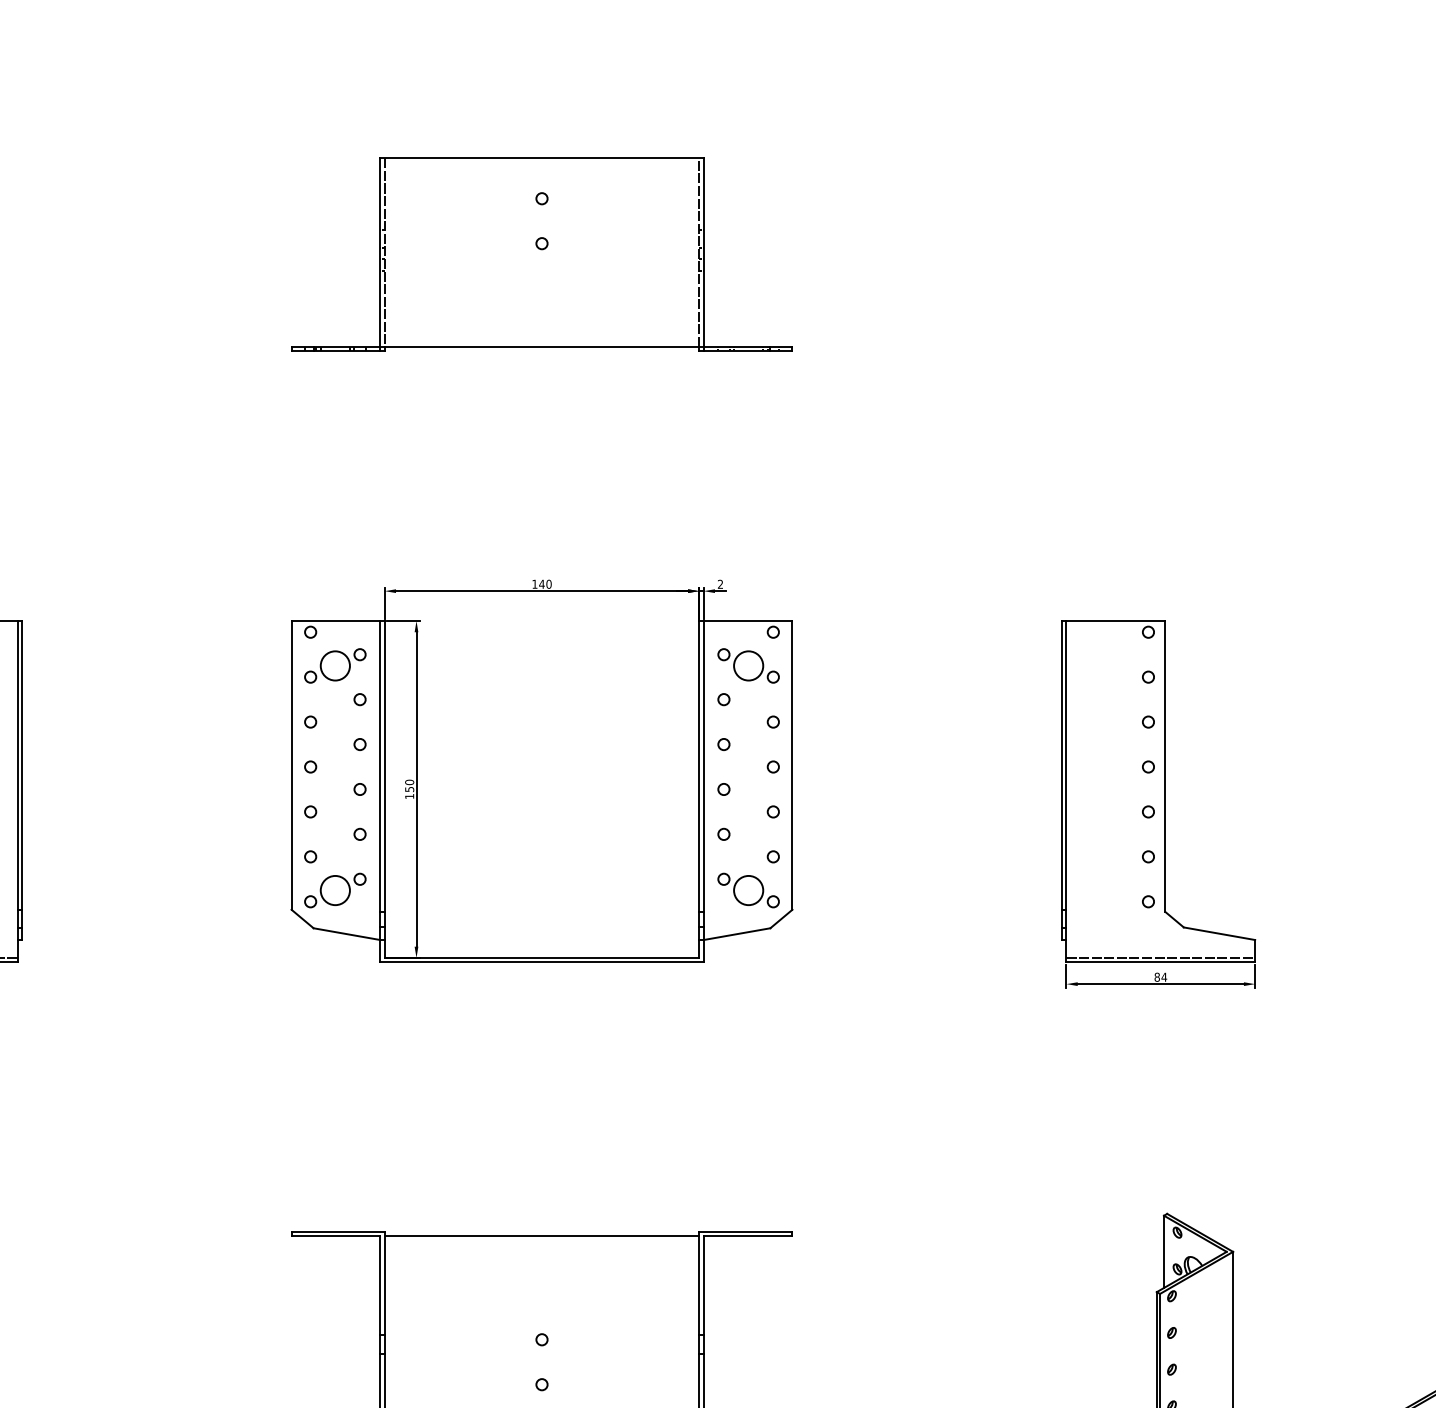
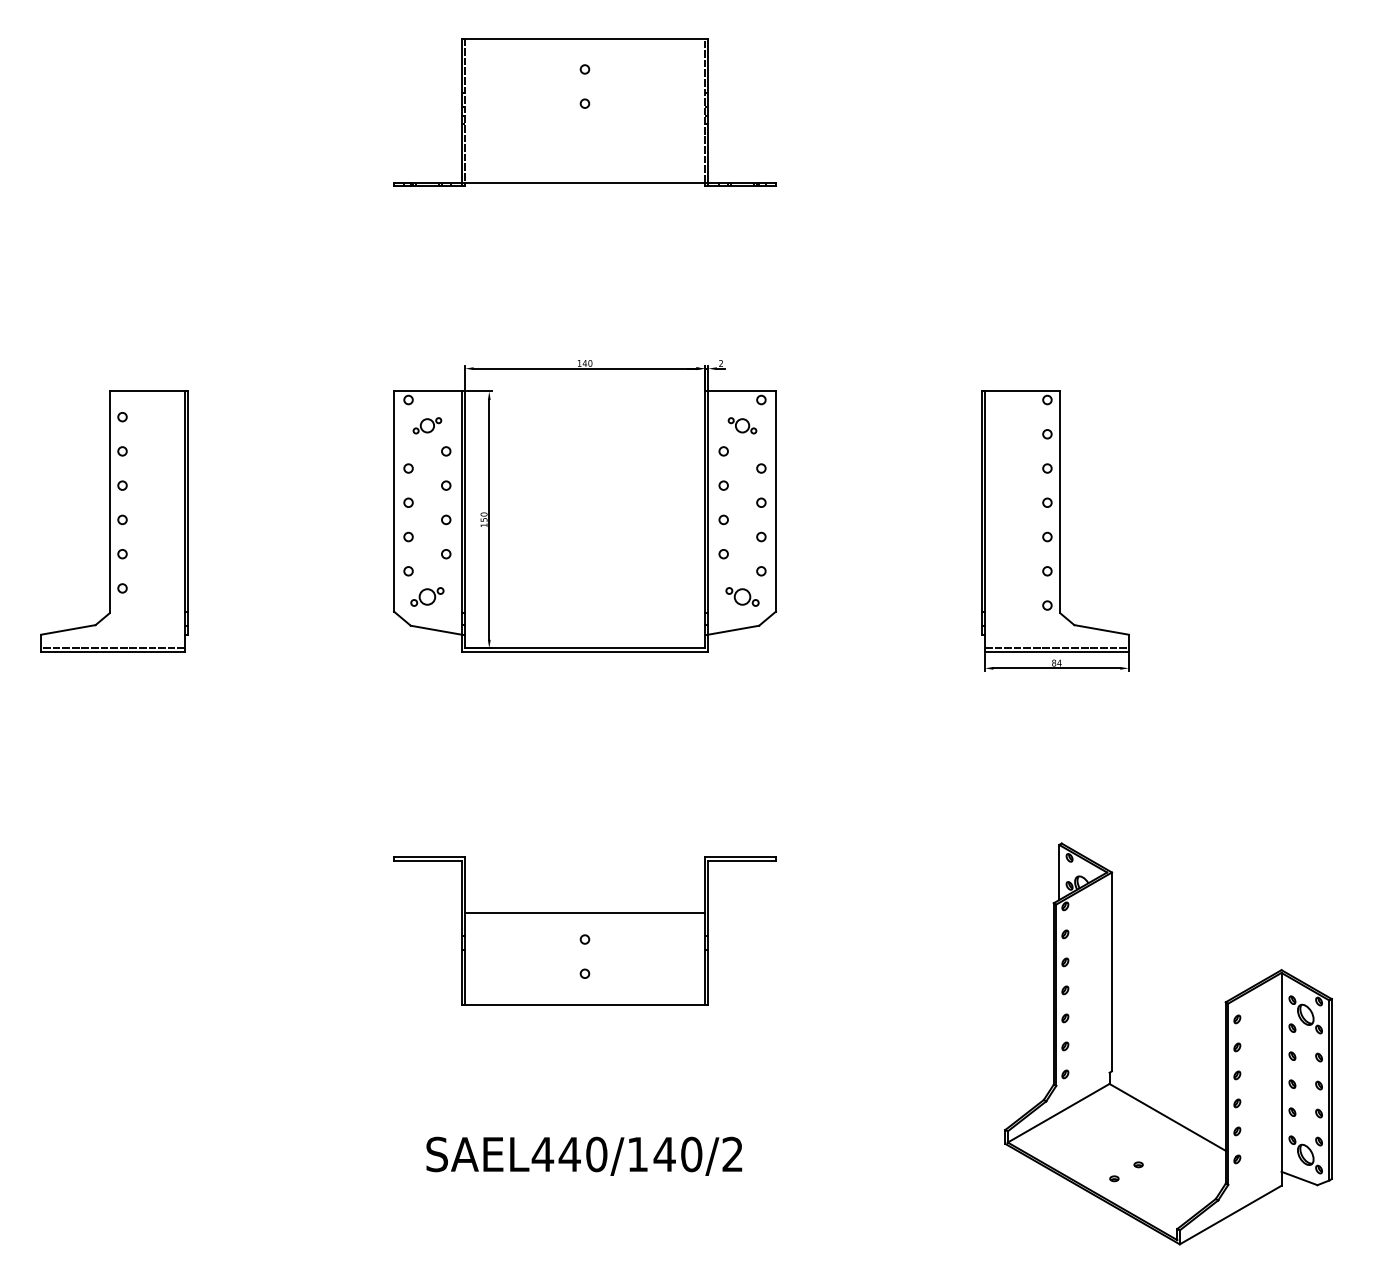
part: (335, 665) -> (427, 425), size x0.6
part: (748, 665) -> (742, 425), size x0.6
part: (335, 889) -> (427, 596), size x0.7
part: (748, 889) -> (742, 596), size x0.7
line: (541, 1236) -> (584, 912), moved

